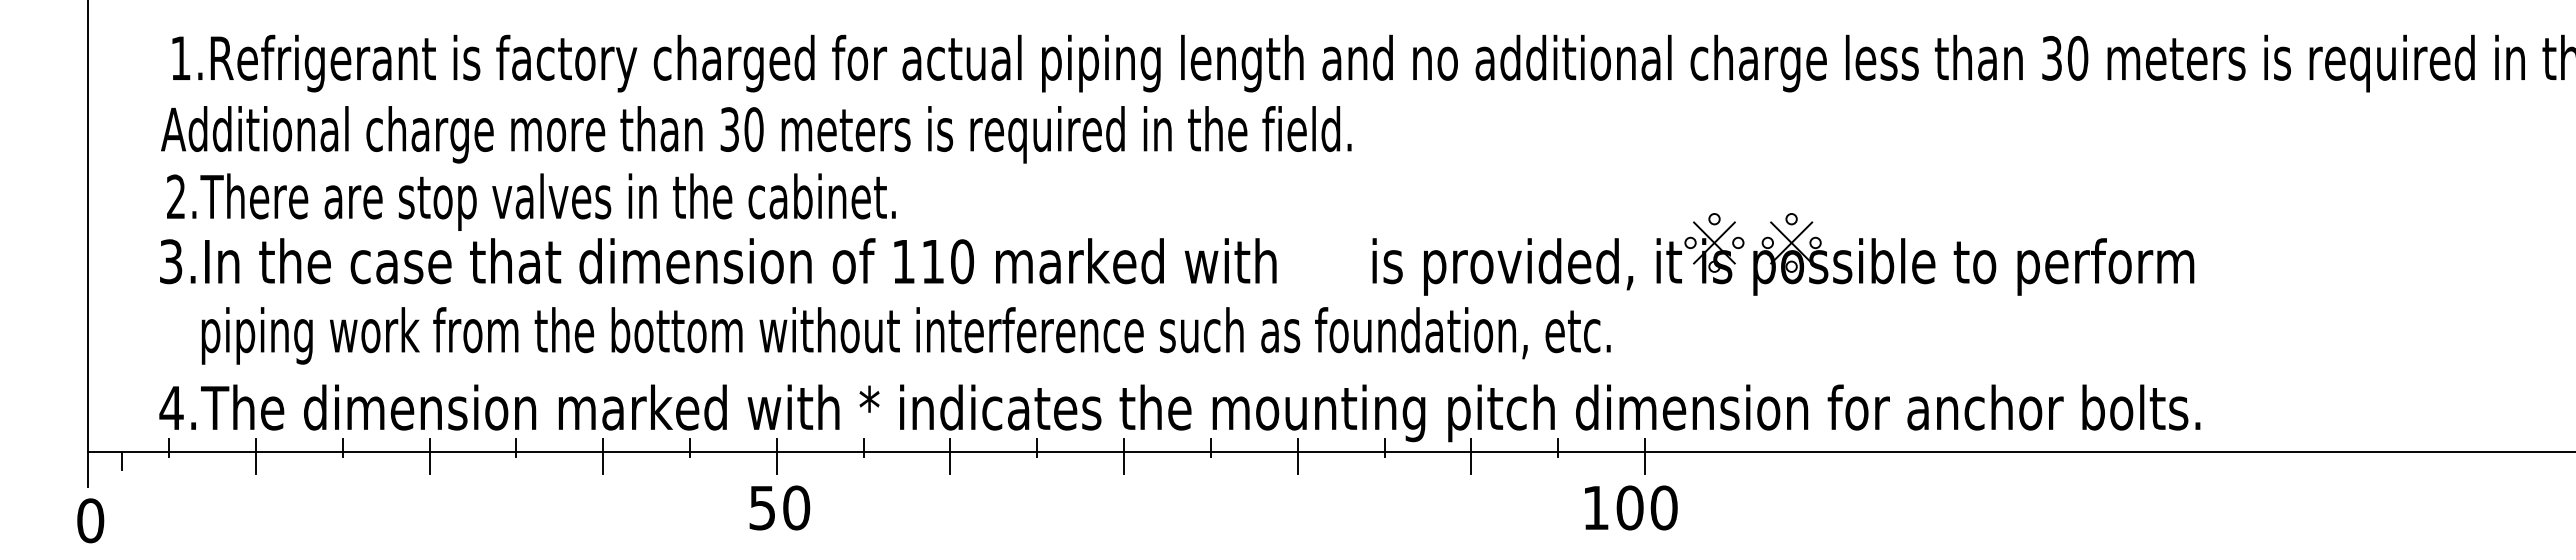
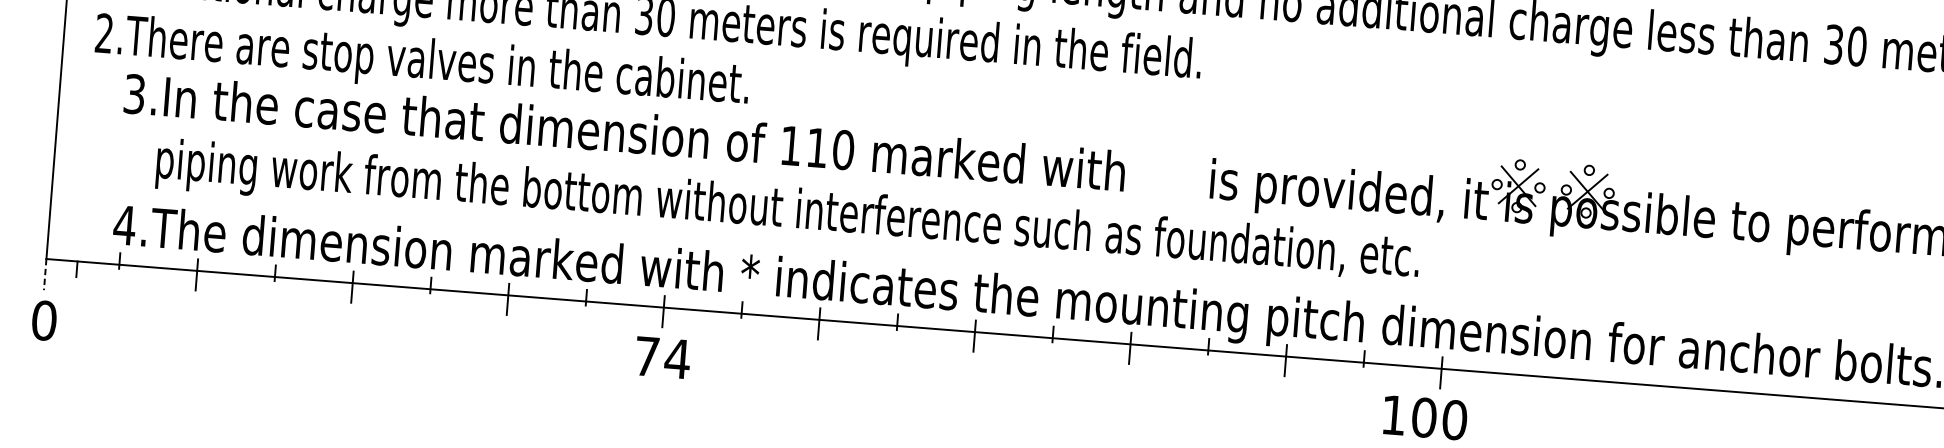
text: (531, 201) -> (422, 62), moved
line: (87, 470) -> (45, 275), solid -> dashed
text: (779, 507) -> (662, 357), 50 -> 74

